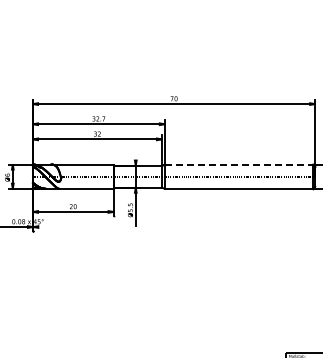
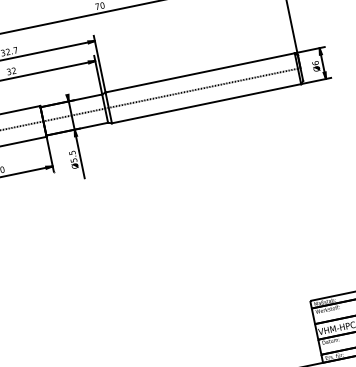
line: (239, 164) -> (200, 72), dashed -> solid

